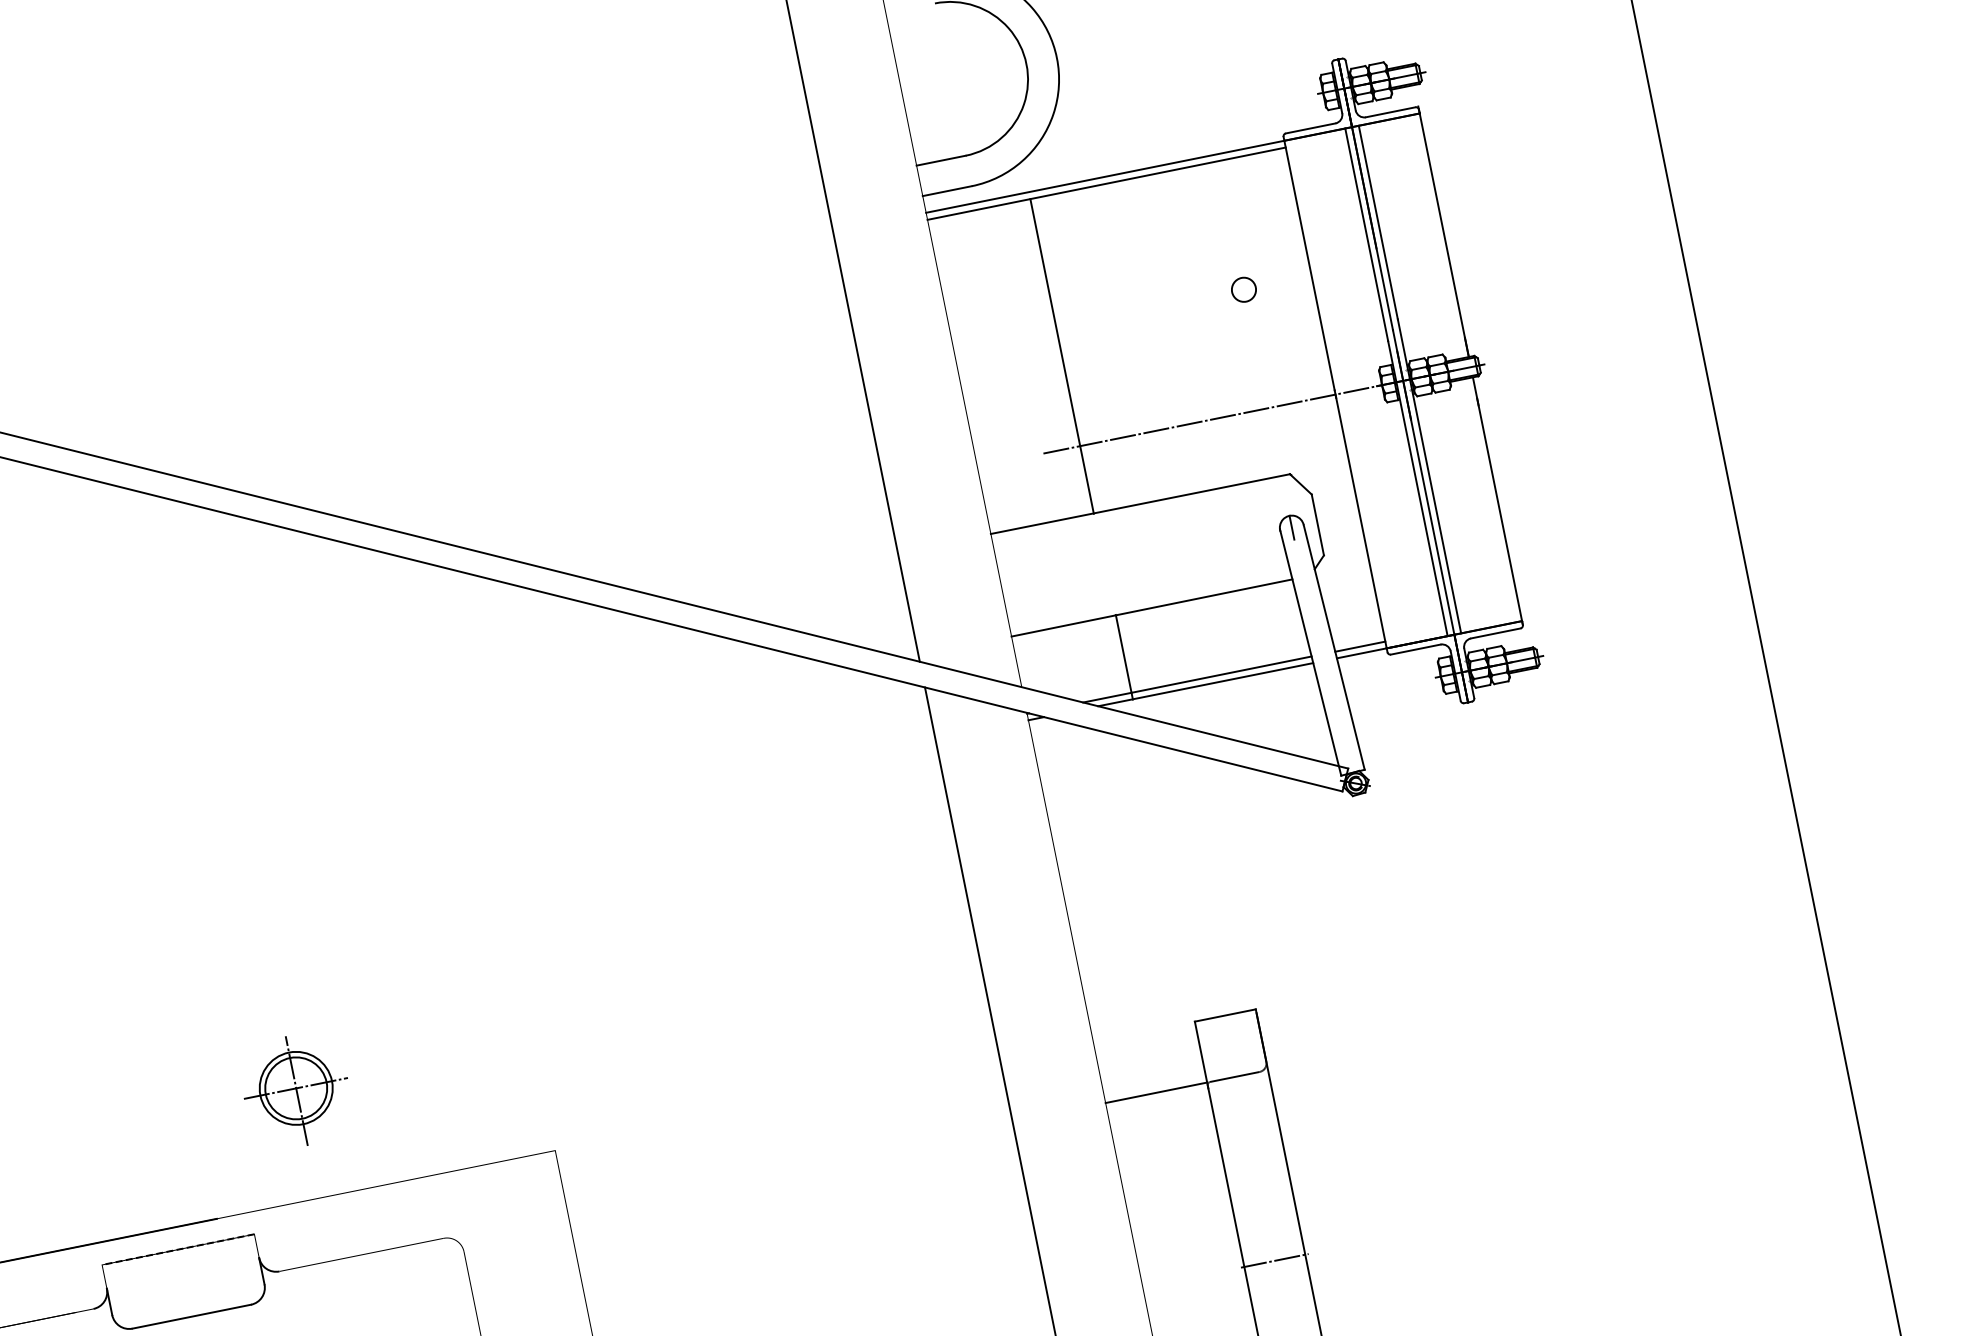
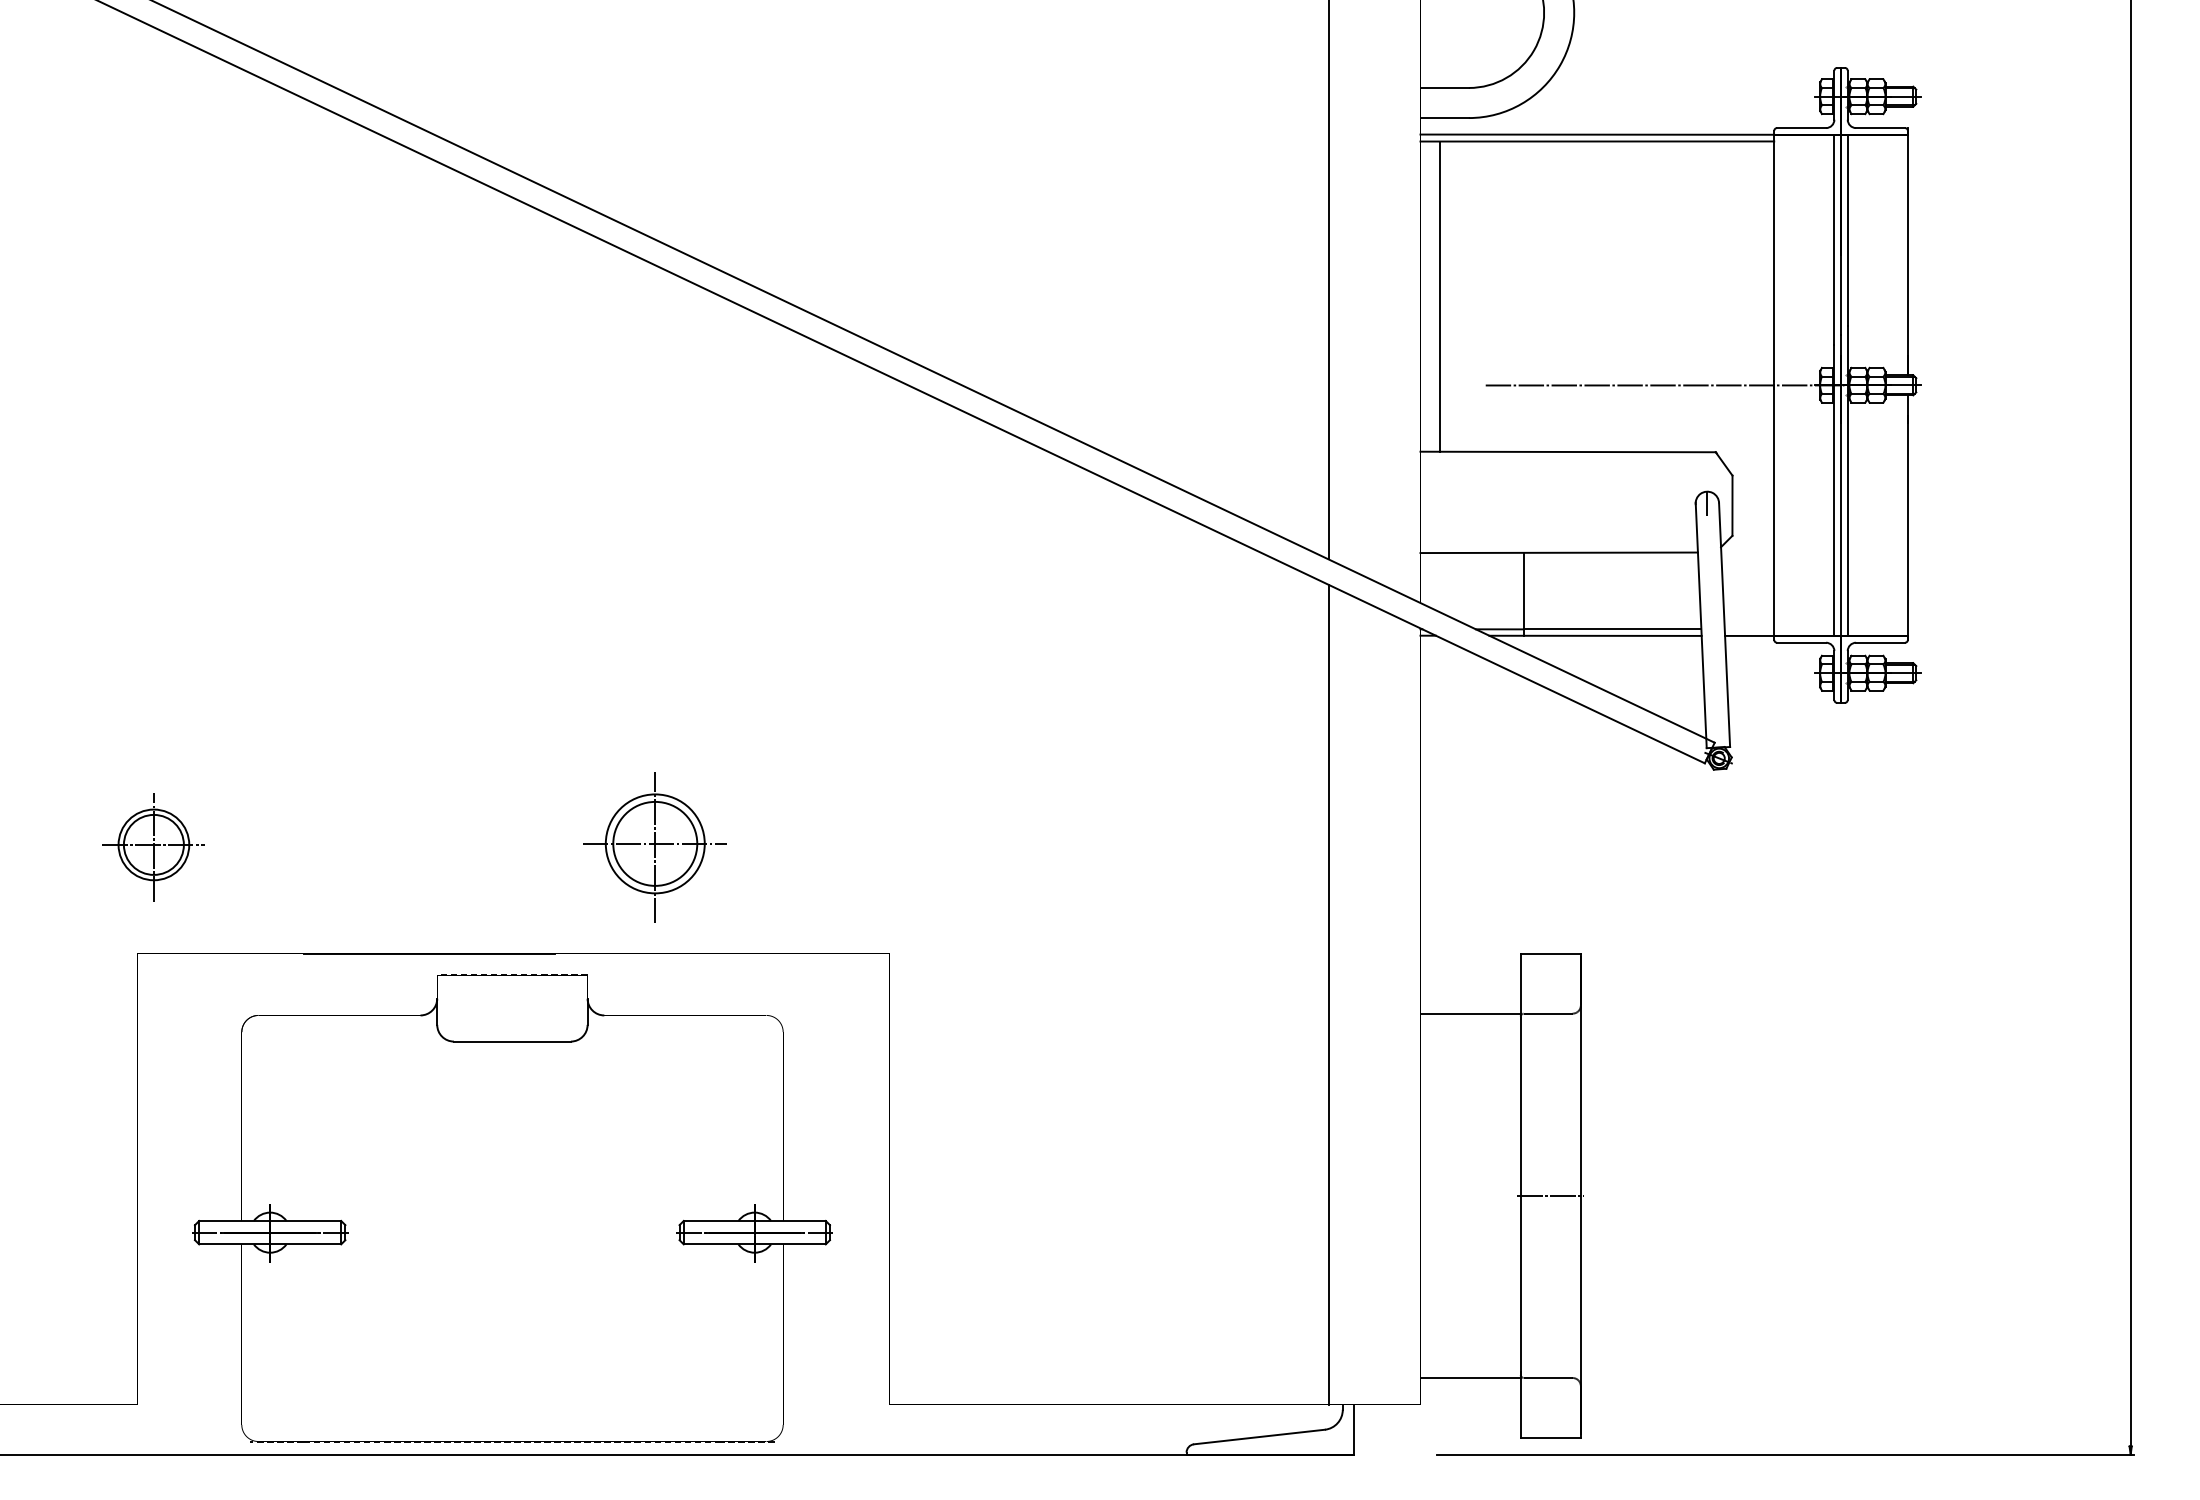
circle: (1242, 289) -> (1706, 267), removed
line: (1062, 355) -> (1440, 296), moved
line: (1360, 646) -> (1749, 629), removed
part: (296, 1091) -> (654, 847), size x1.4

